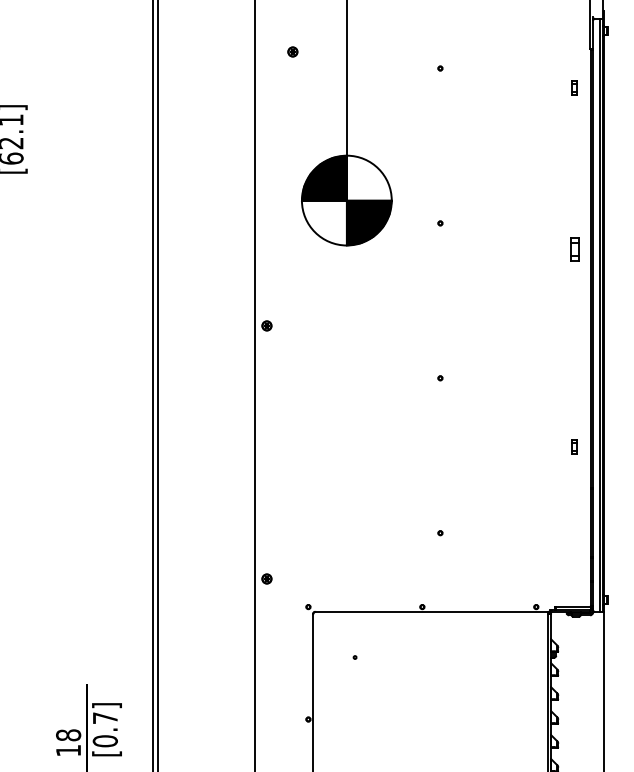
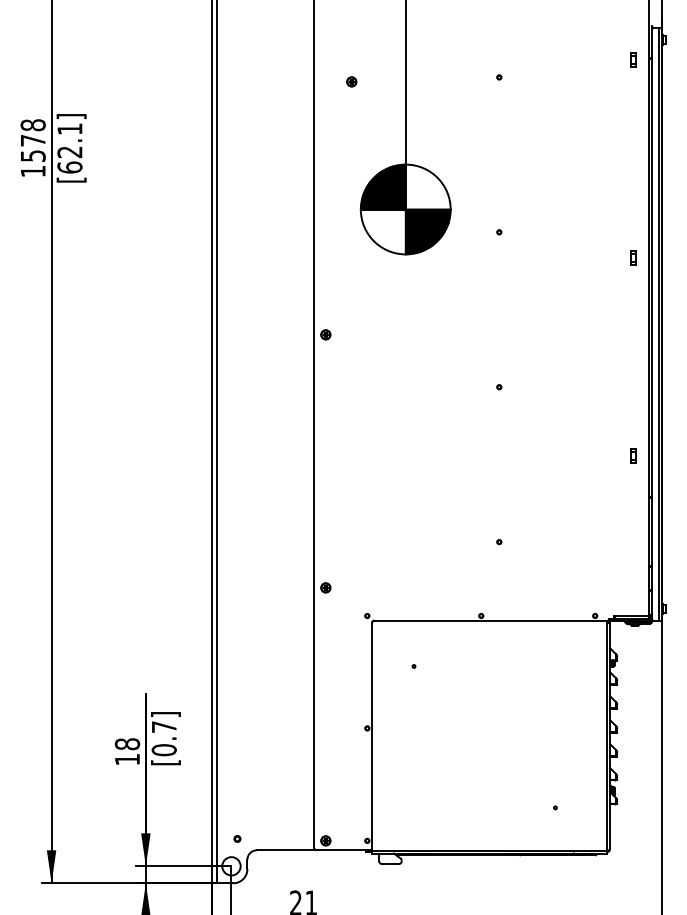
part: (292, 51) -> (351, 81), moved
part: (574, 87) -> (633, 59), moved
part: (574, 248) -> (633, 257), size x0.62

